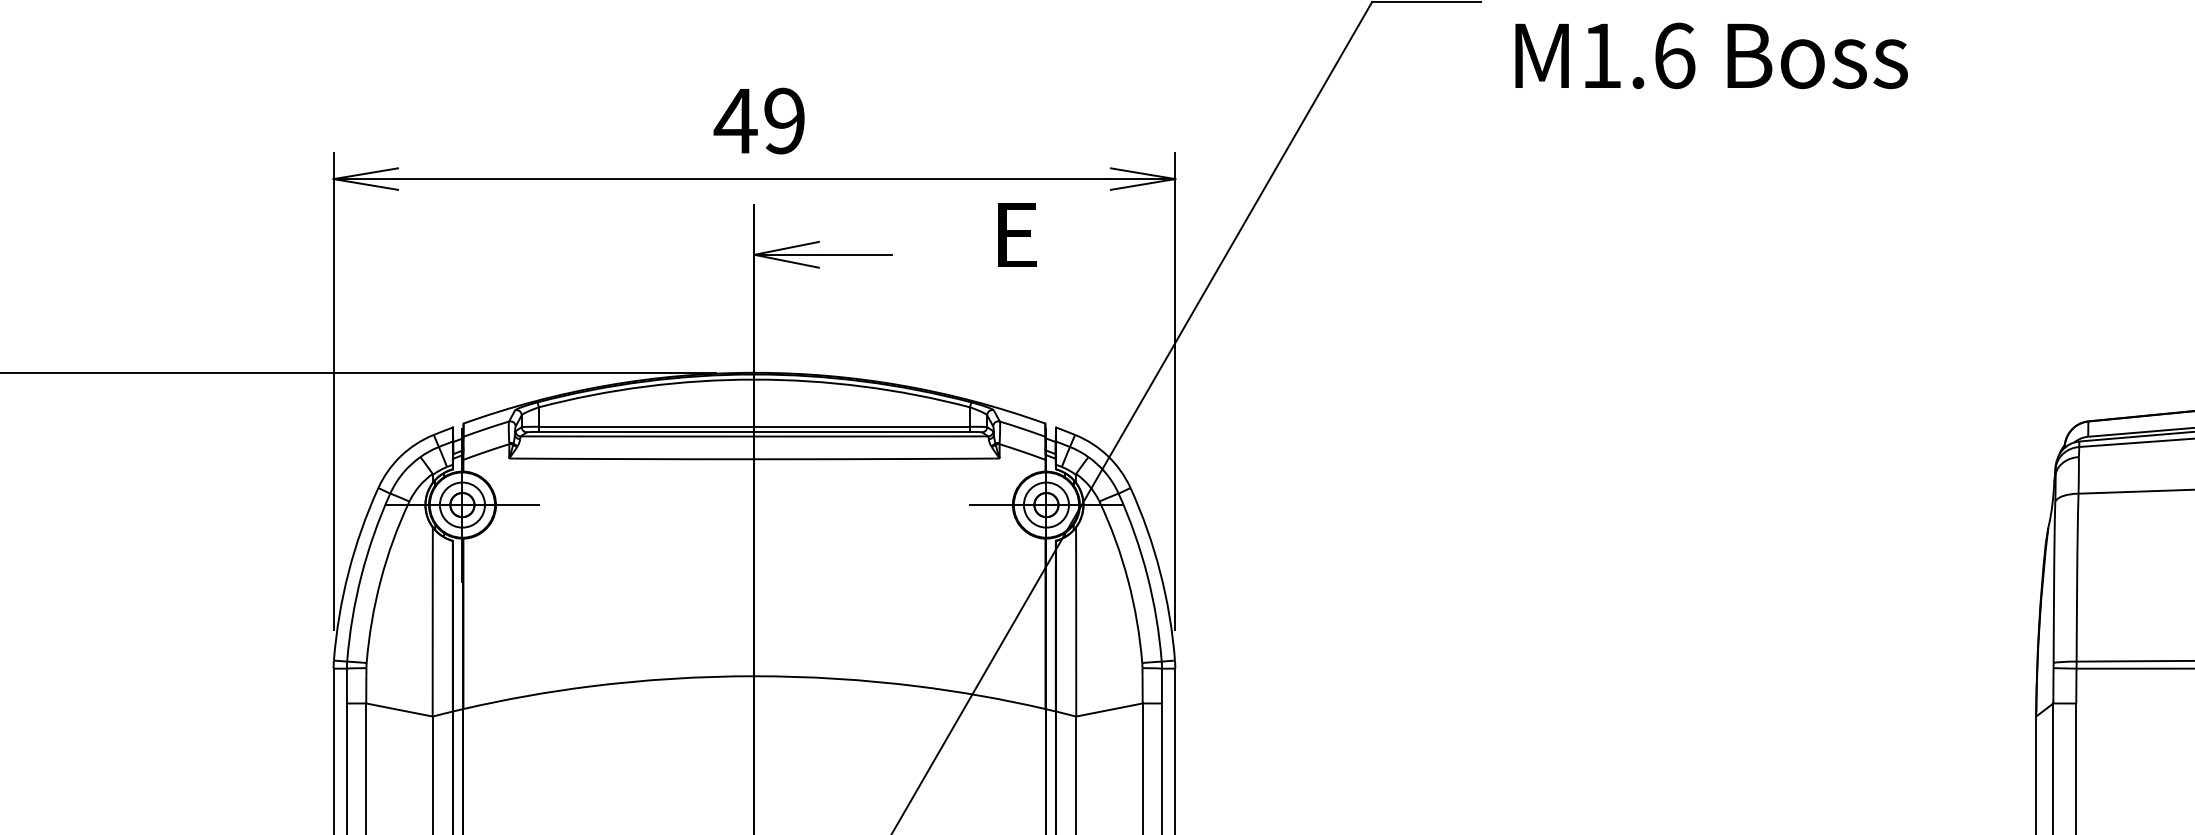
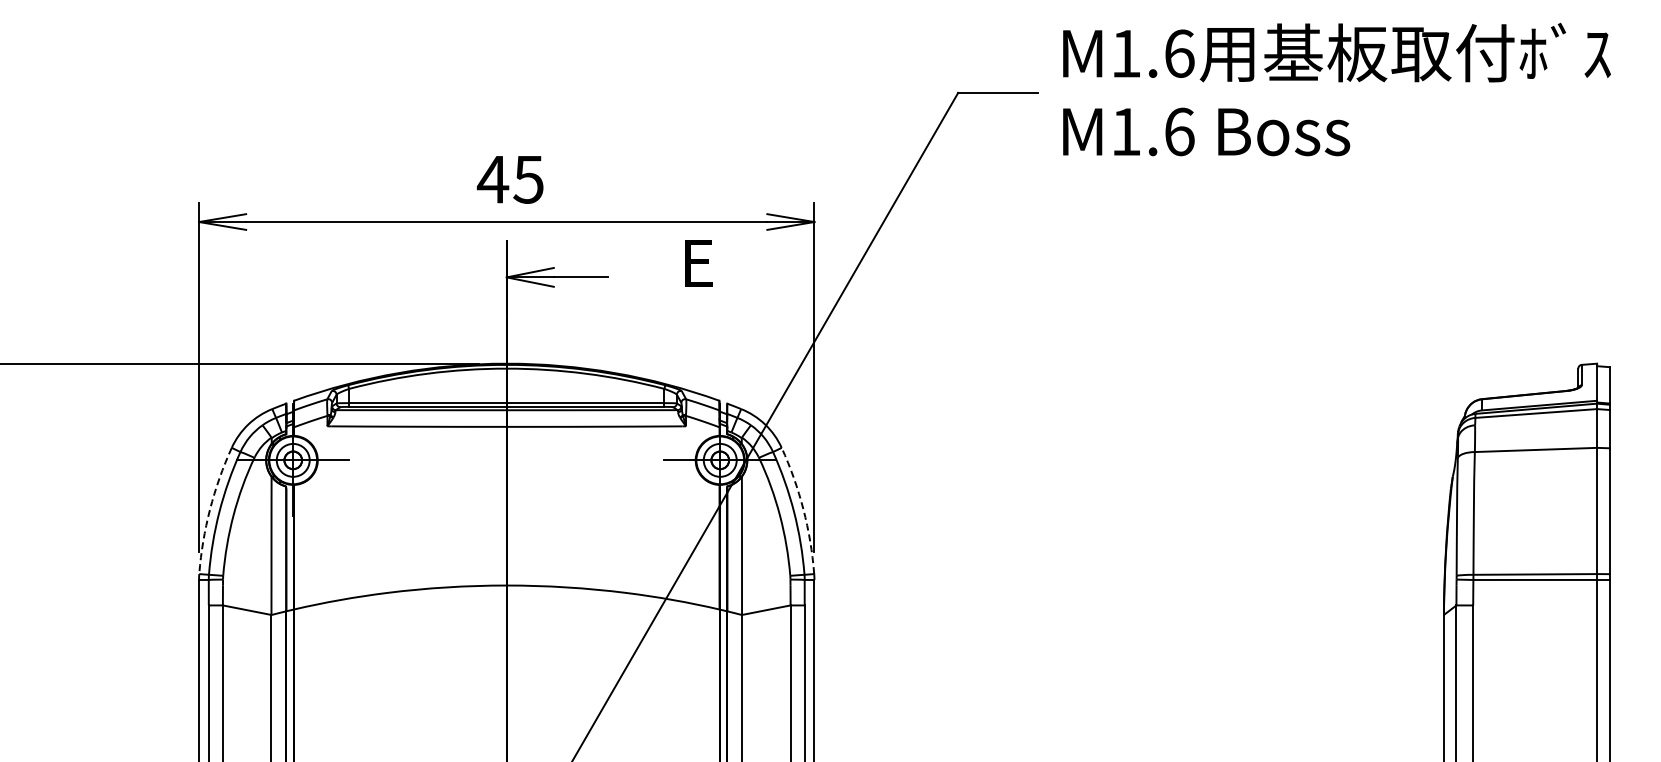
text: (784, 120) -> (528, 179), 49 -> 45
arc: (349, 572) -> (210, 509), solid -> dashed
arc: (1160, 572) -> (803, 509), solid -> dashed

